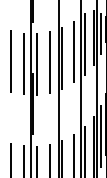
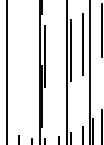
line: (84, 44) -> (93, 36), removed
line: (10, 61) -> (19, 53), removed
line: (49, 62) -> (58, 54), removed
line: (23, 63) -> (32, 55), removed

